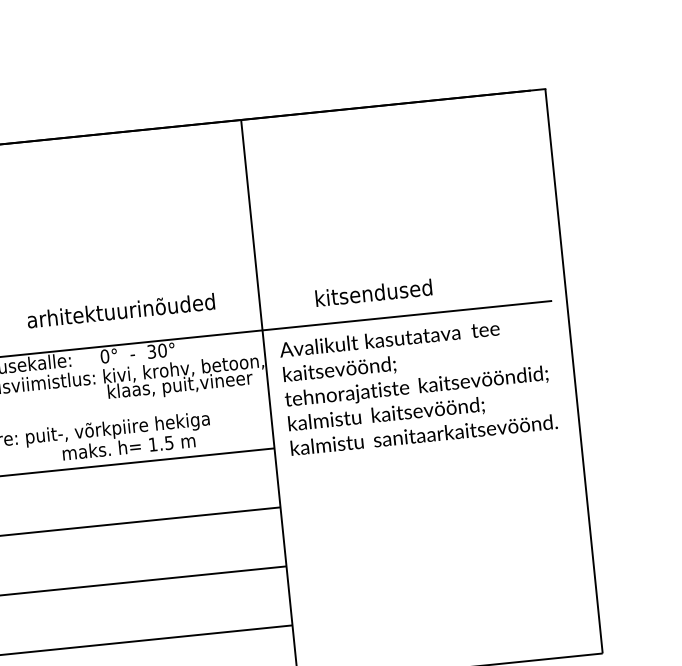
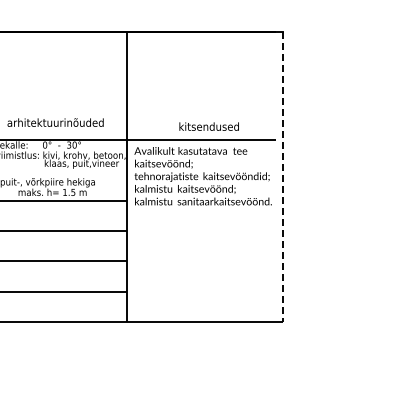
text: (372, 292) -> (208, 126), moved
line: (575, 372) -> (283, 177), solid -> dashed

